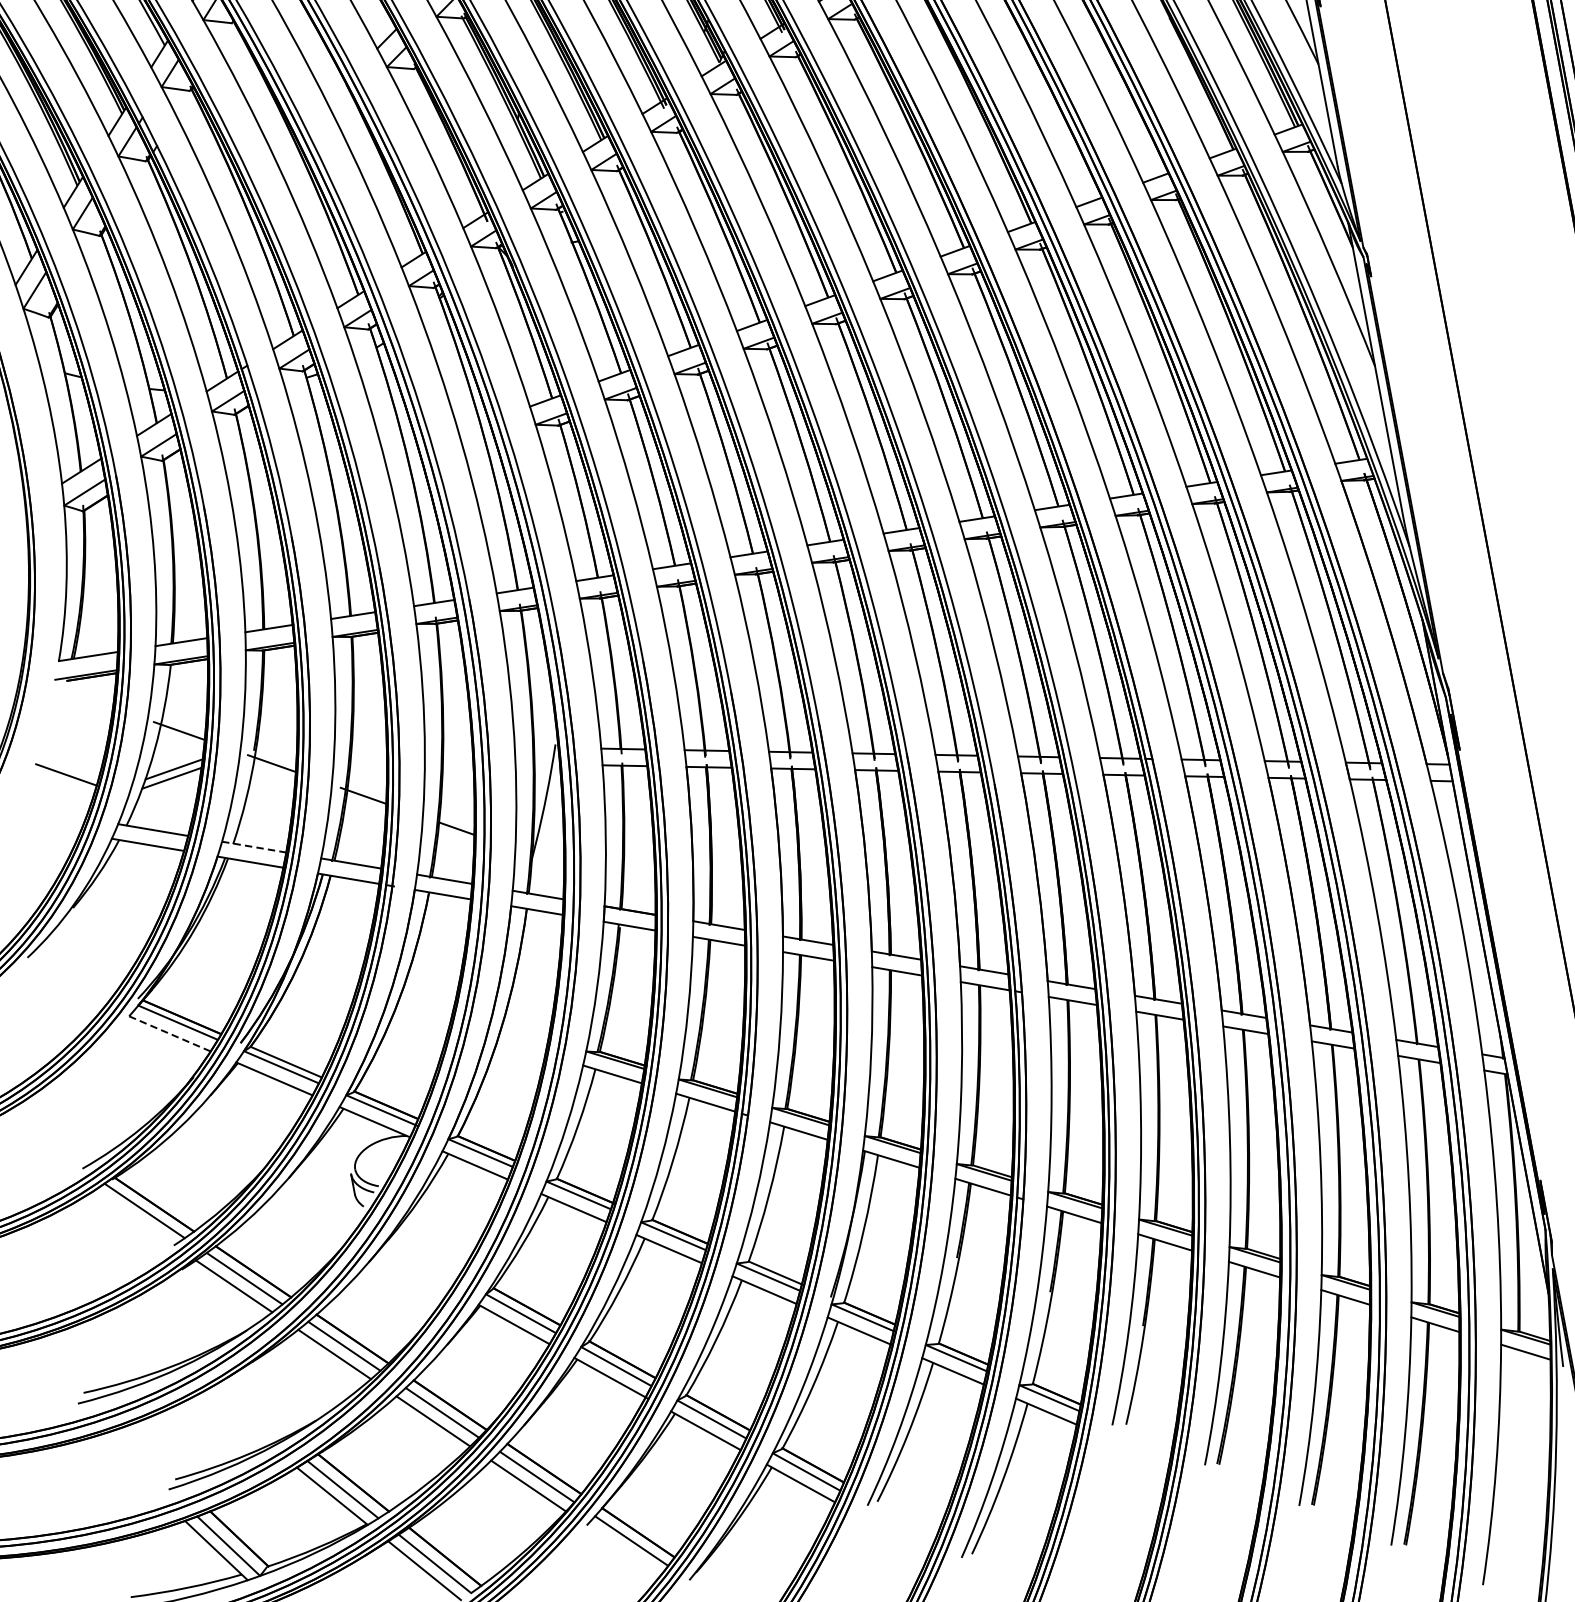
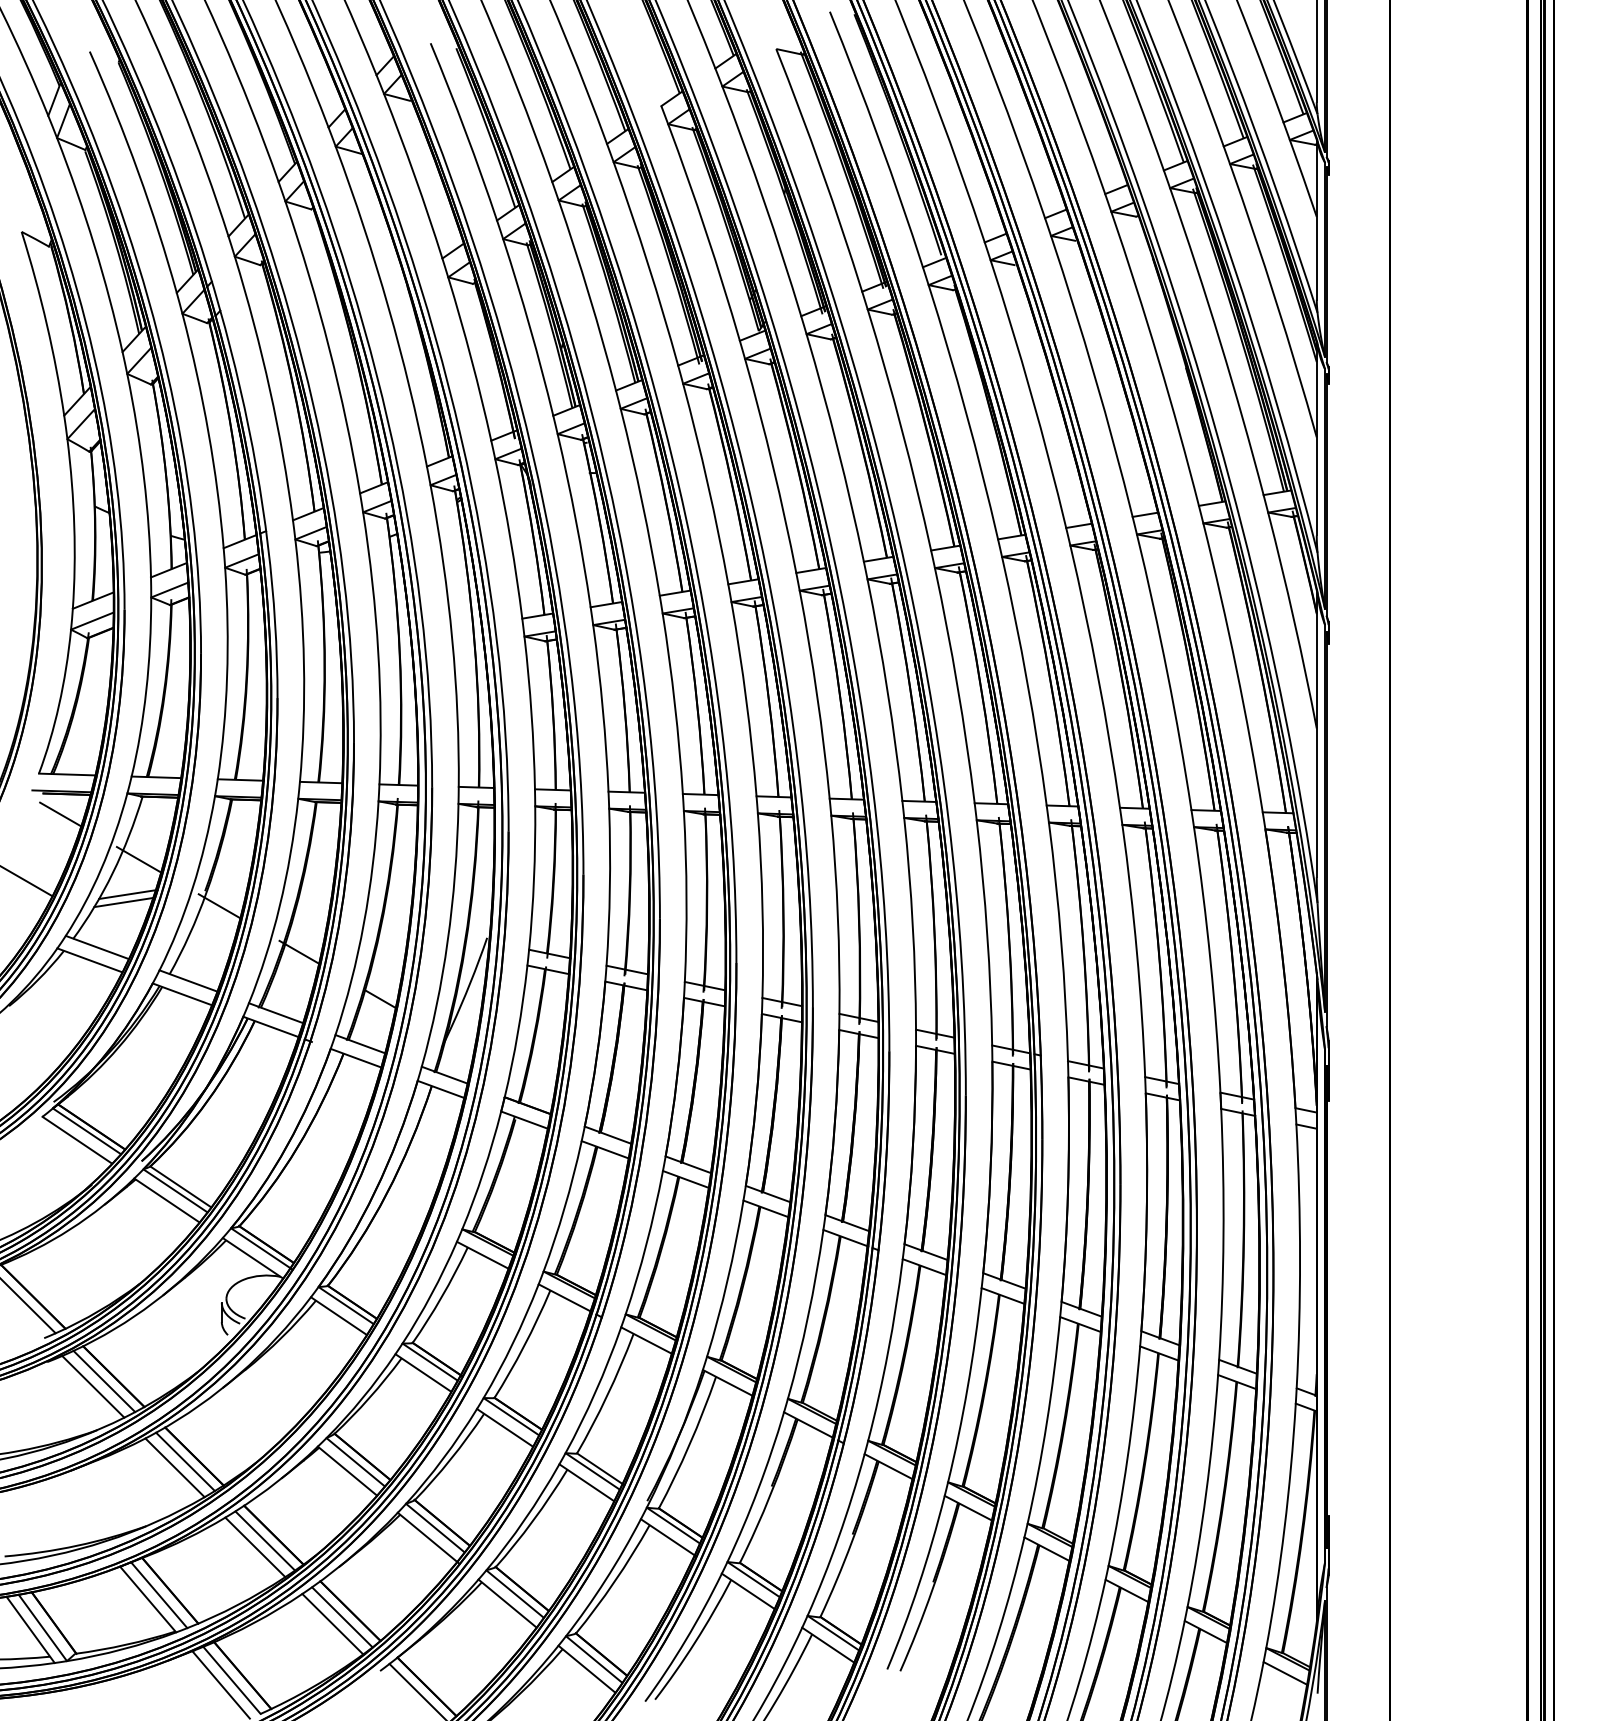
line: (89, 699) -> (60, 814), added
line: (255, 847) -> (189, 981), dashed -> solid
line: (170, 1034) -> (77, 1140), dashed -> solid

